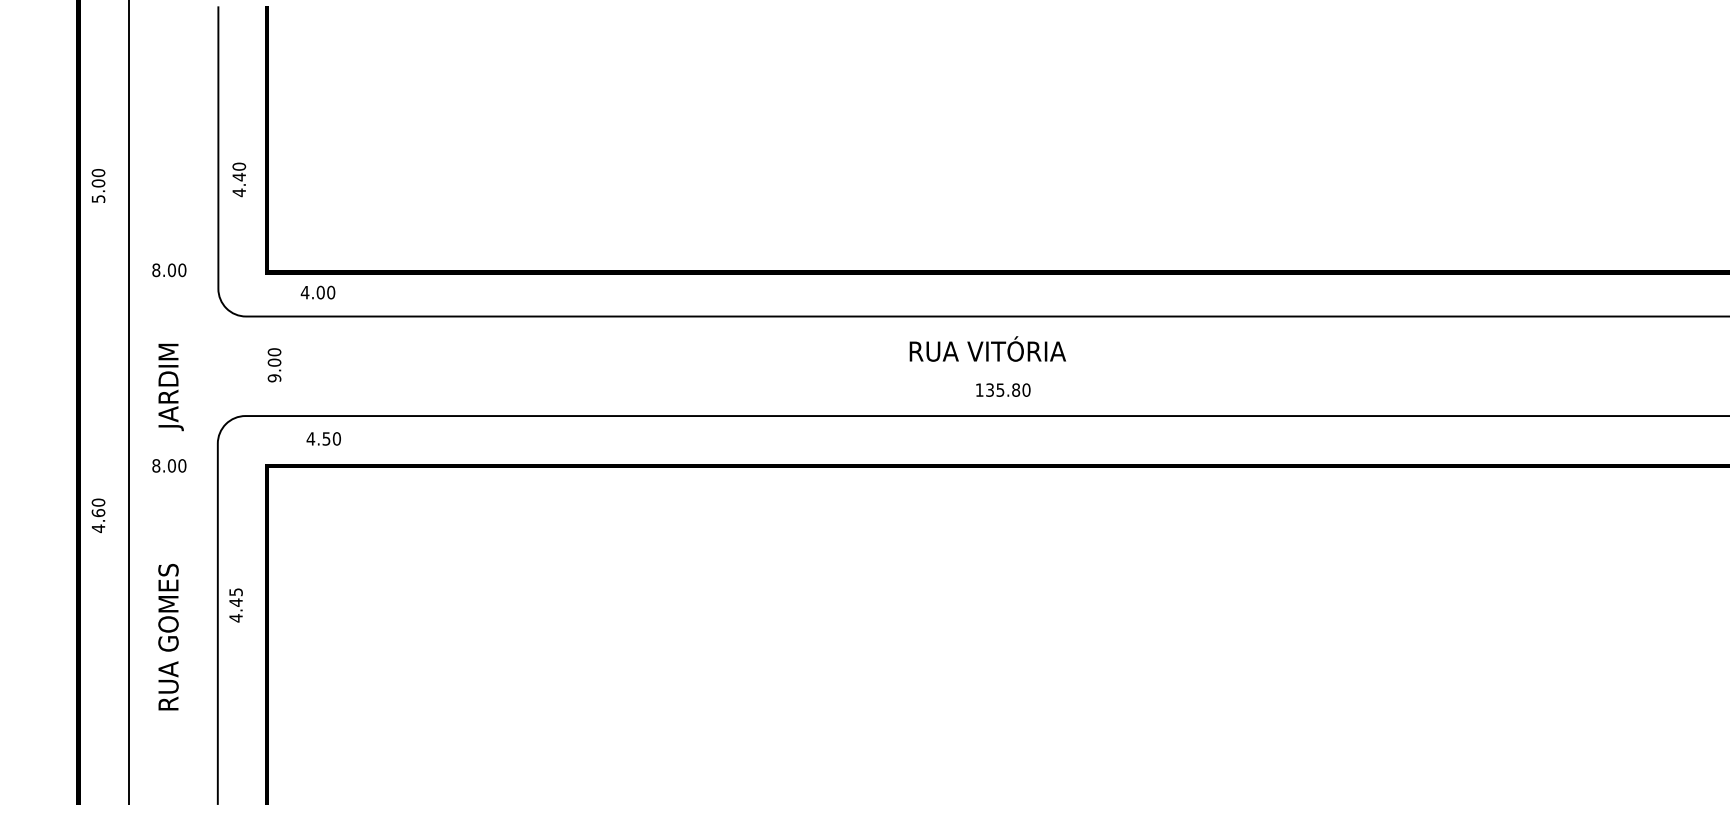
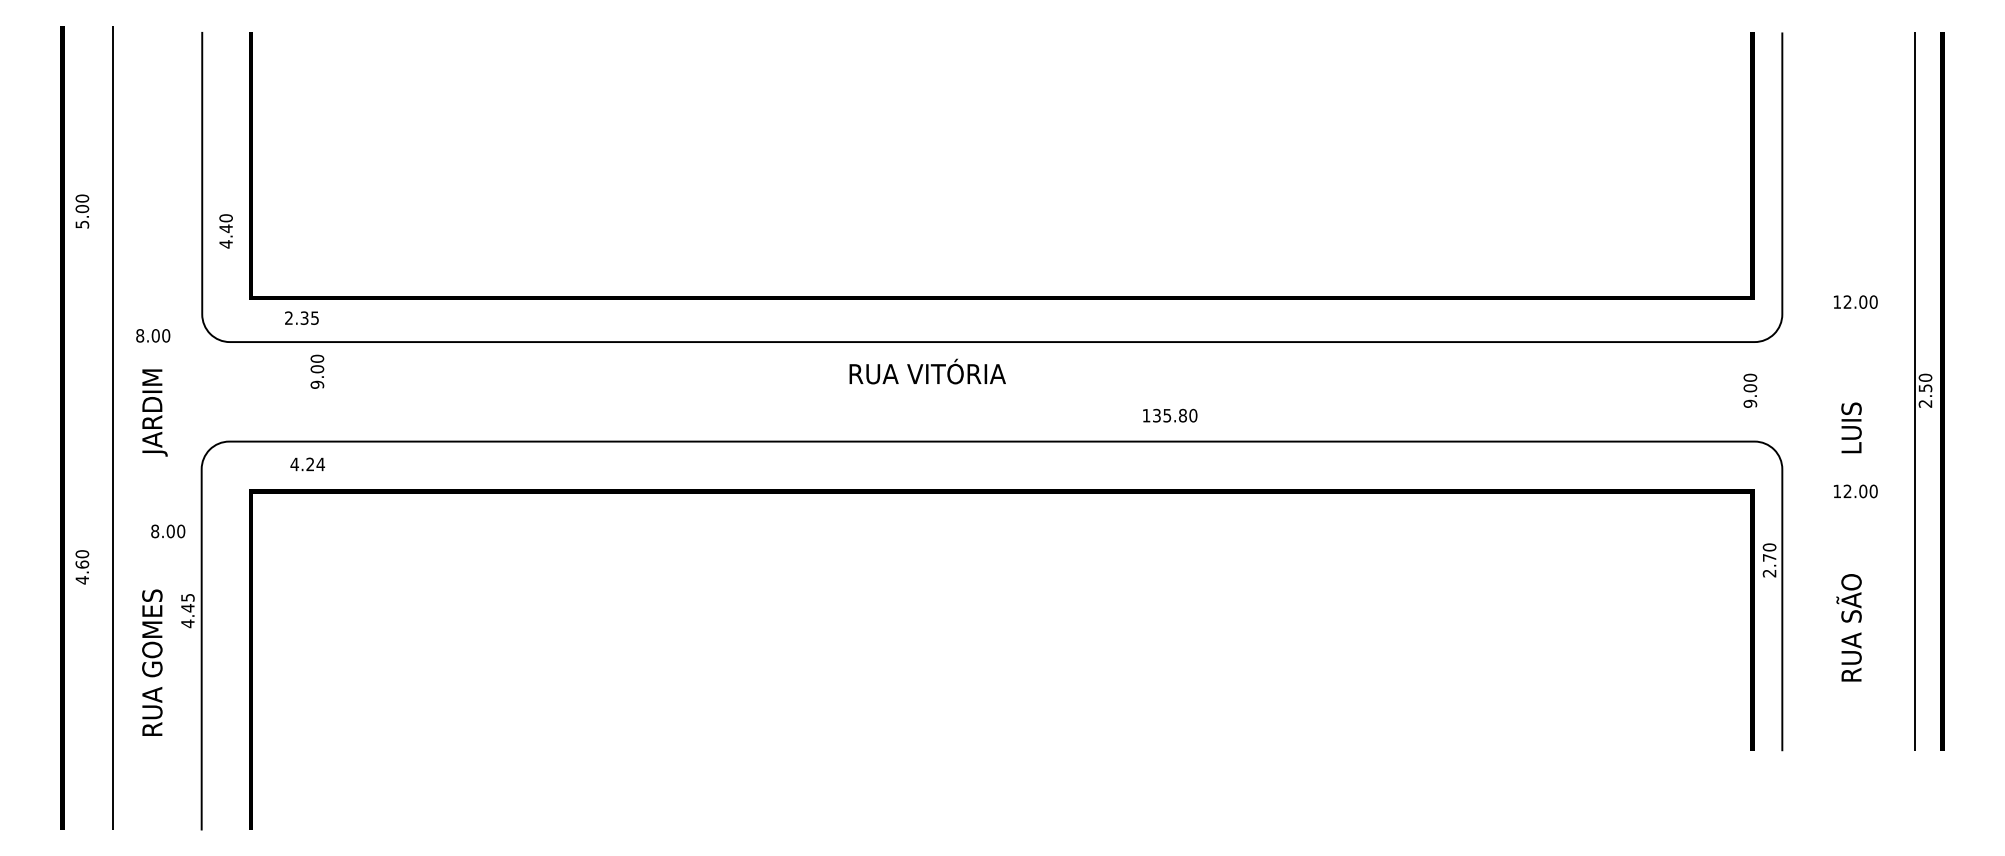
text: (238, 179) -> (225, 231), moved
text: (169, 269) -> (153, 335), moved
text: (317, 291) -> (301, 317), 4.00 -> 2.35
text: (987, 348) -> (927, 371), moved
text: (274, 364) -> (317, 371), moved
text: (1003, 389) -> (1170, 415), moved
text: (331, 438) -> (315, 464), 4.50 -> 4.24
text: (169, 465) -> (168, 531), moved
text: (98, 515) -> (82, 567), moved
text: (235, 605) -> (187, 611), moved

